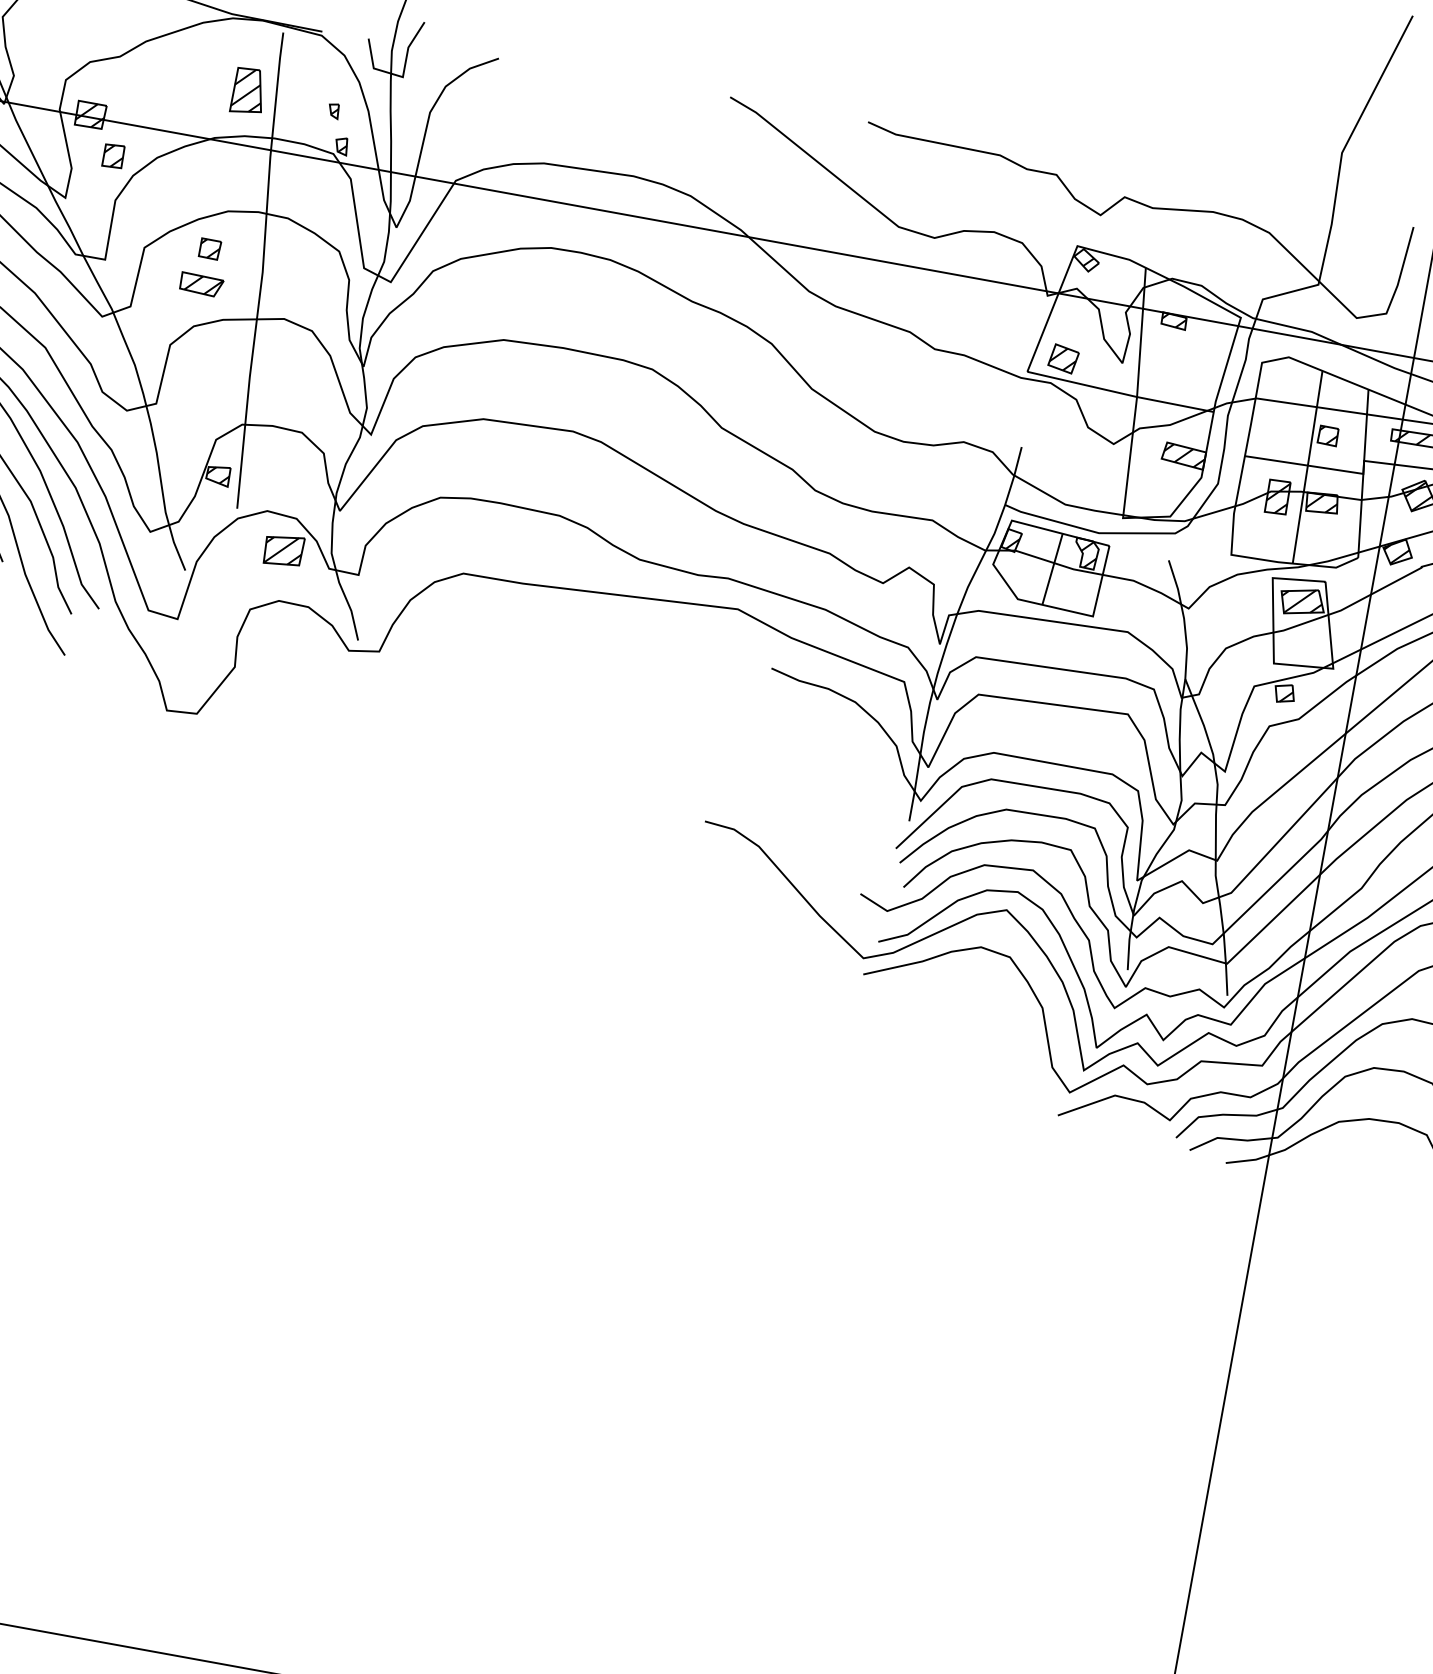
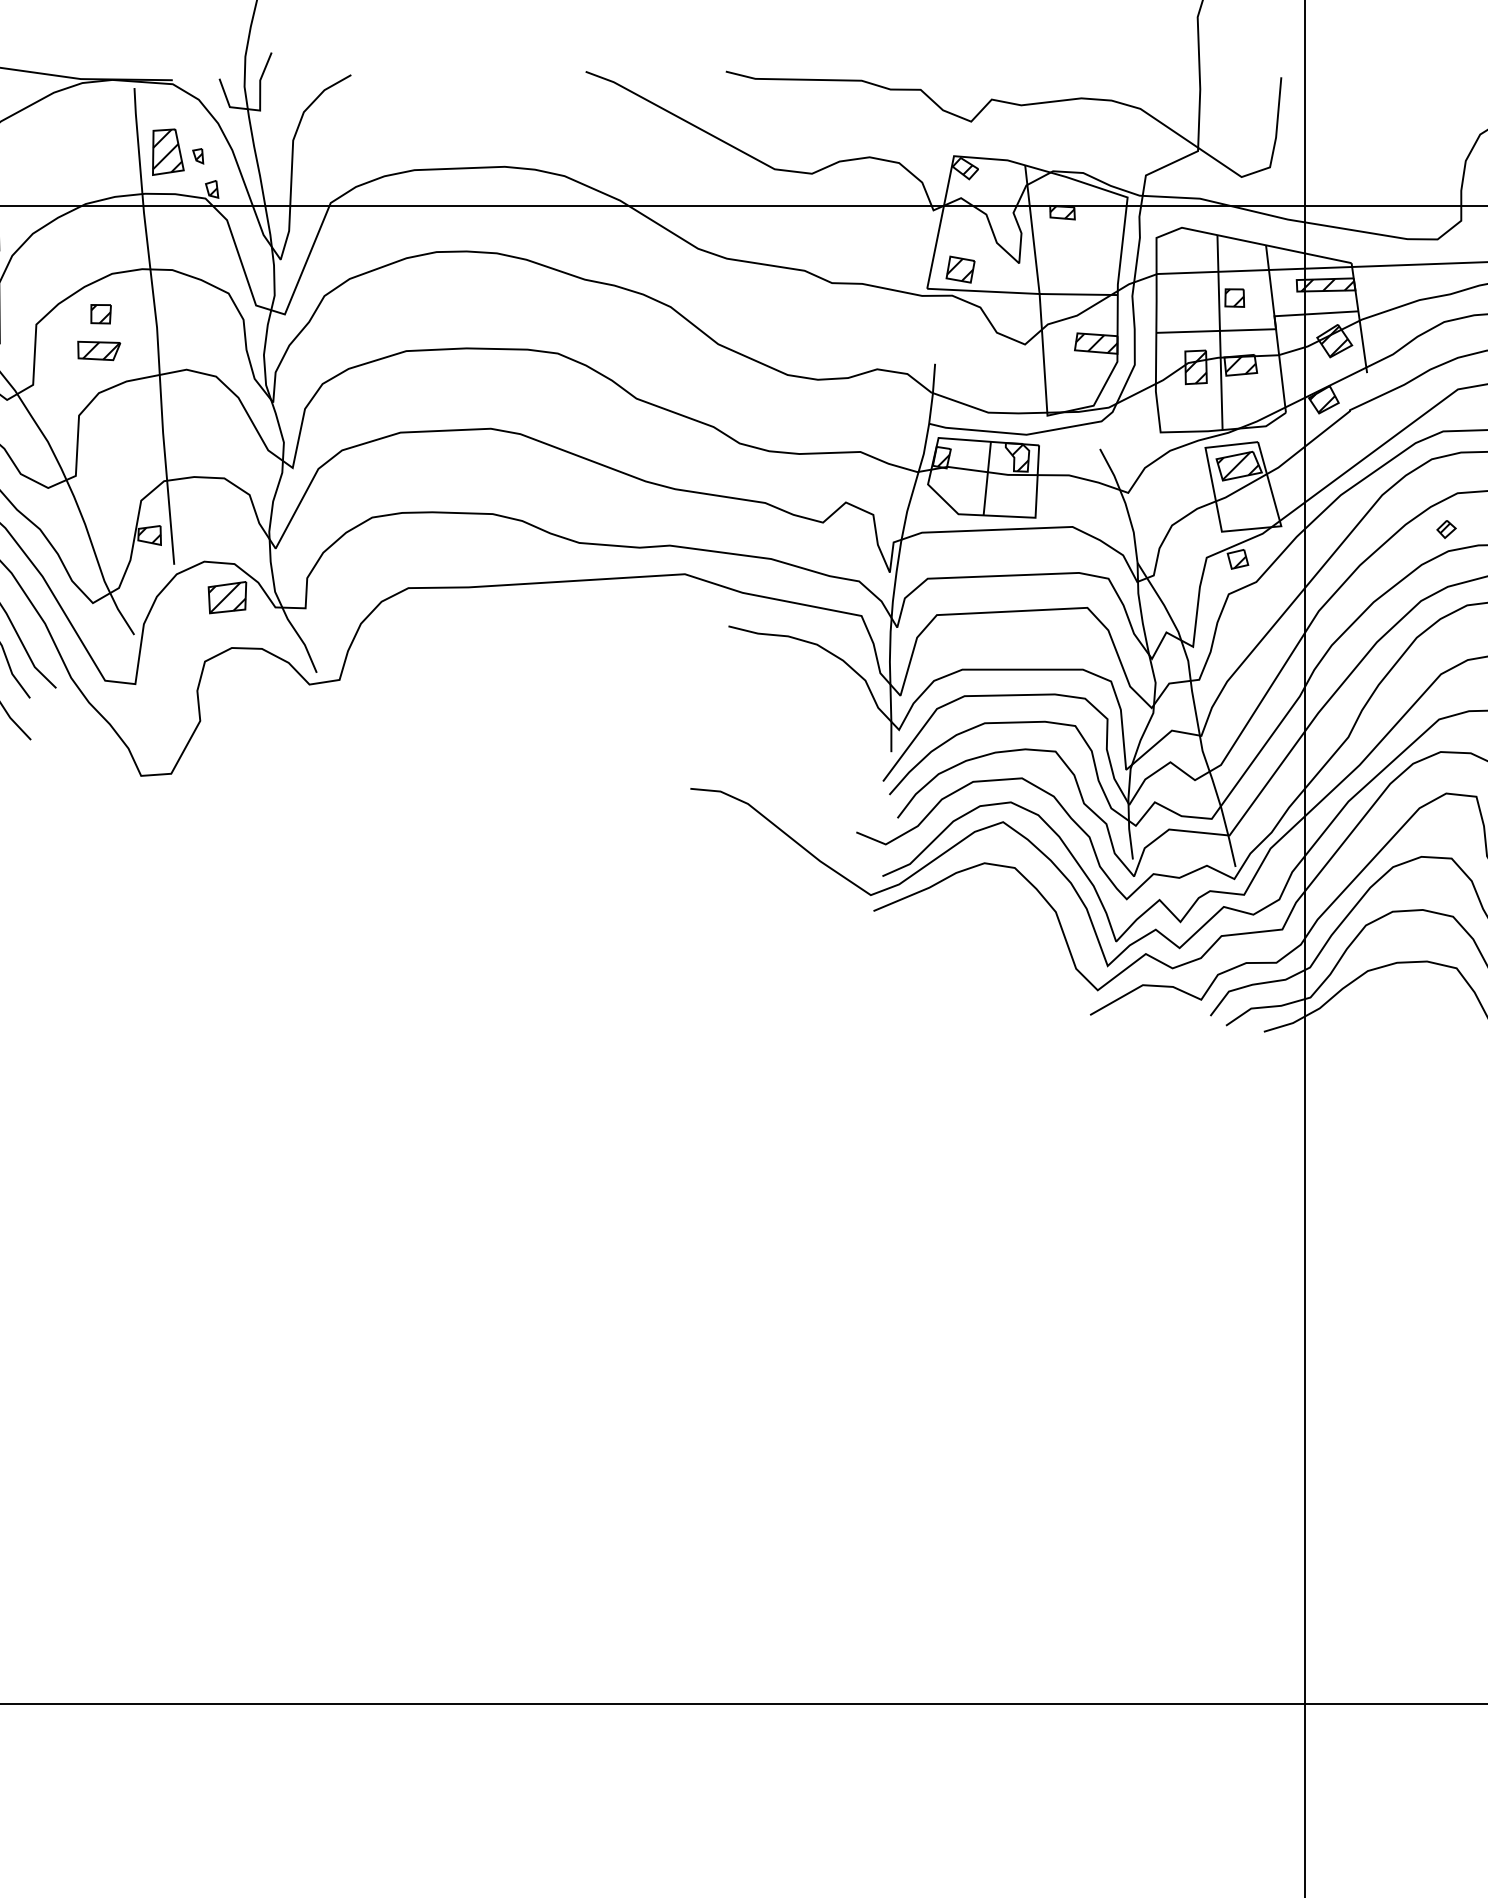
part: (249, 90) -> (168, 151), moved

